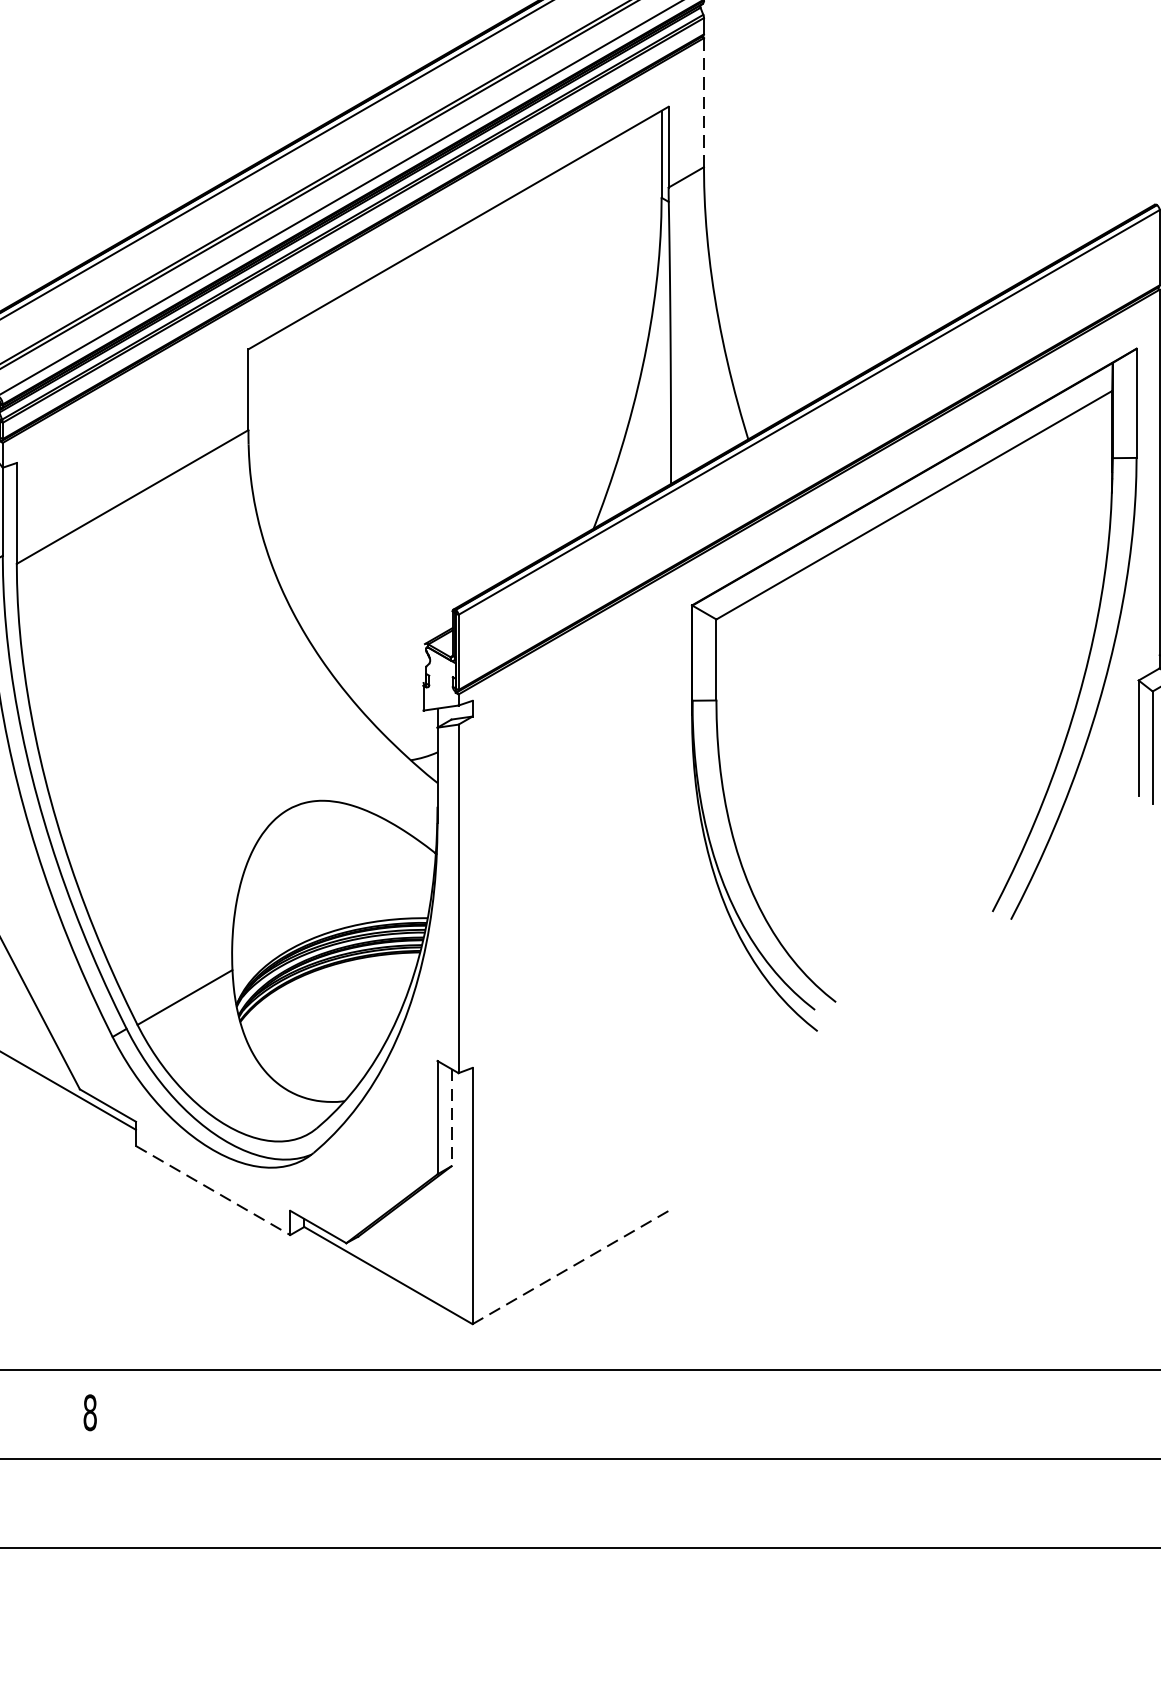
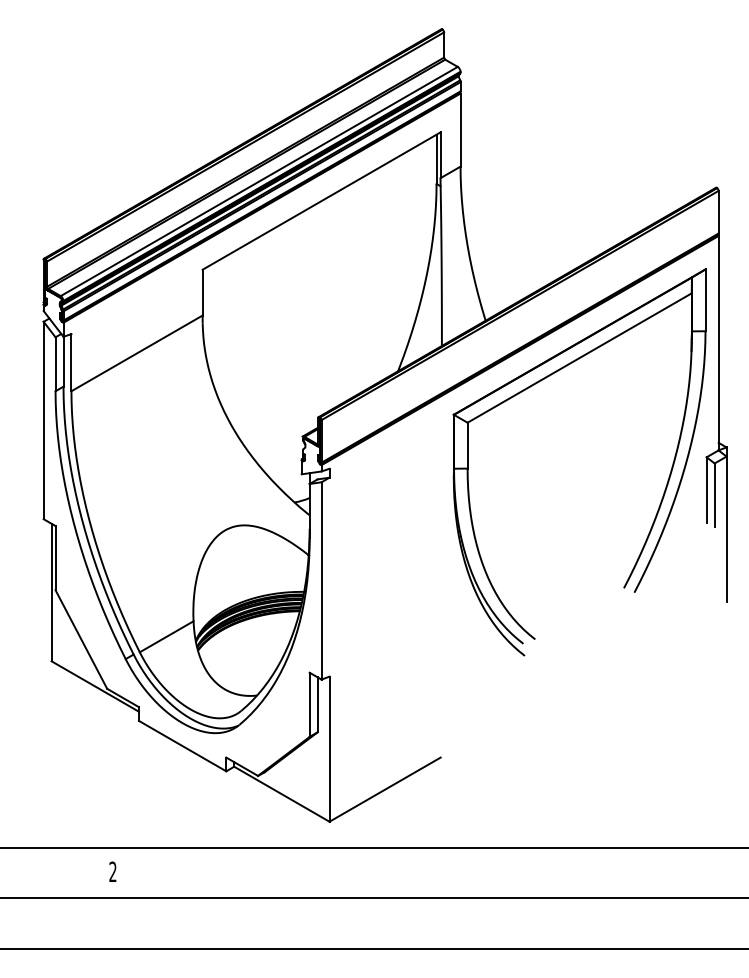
line: (703, 103) -> (460, 130), dashed -> solid
line: (451, 1117) -> (317, 704), dashed -> solid
line: (214, 1191) -> (183, 746), dashed -> solid
line: (571, 1267) -> (385, 789), dashed -> solid
text: (89, 1412) -> (112, 871), 8 -> 2

